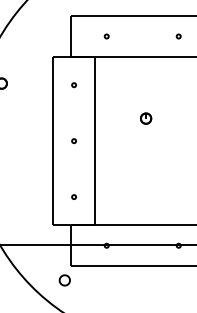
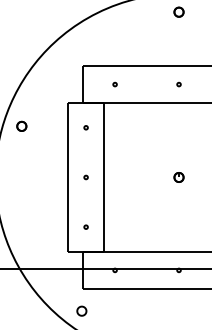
part: (145, 118) -> (178, 177), moved
part: (64, 279) -> (81, 310), moved

